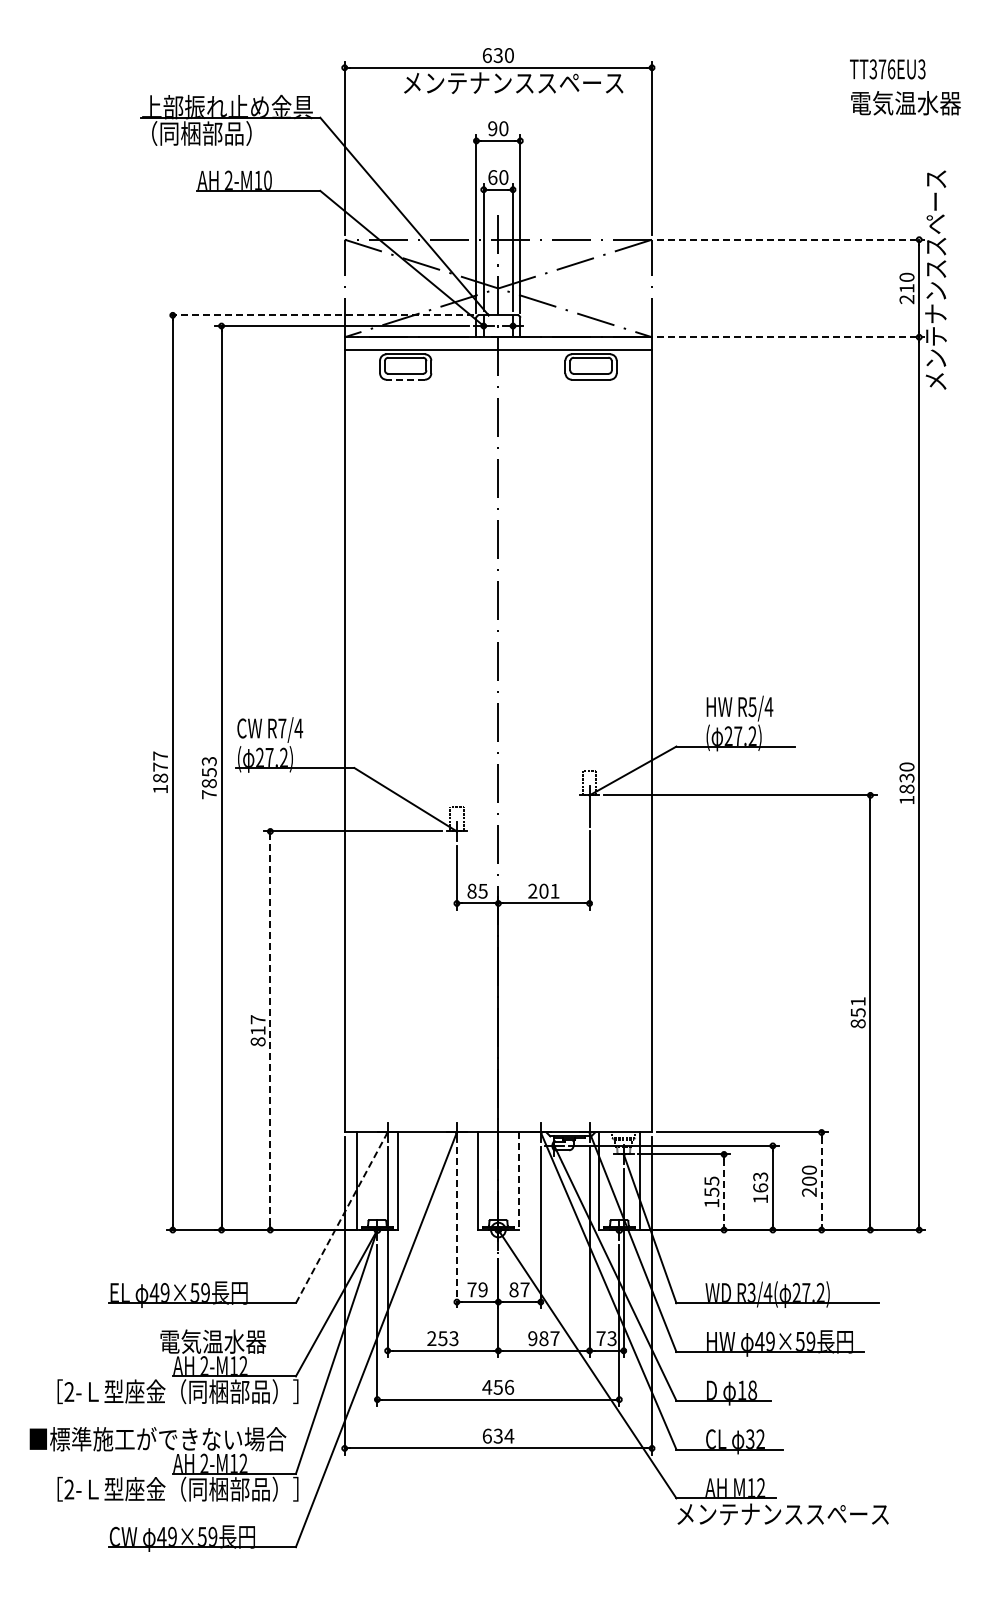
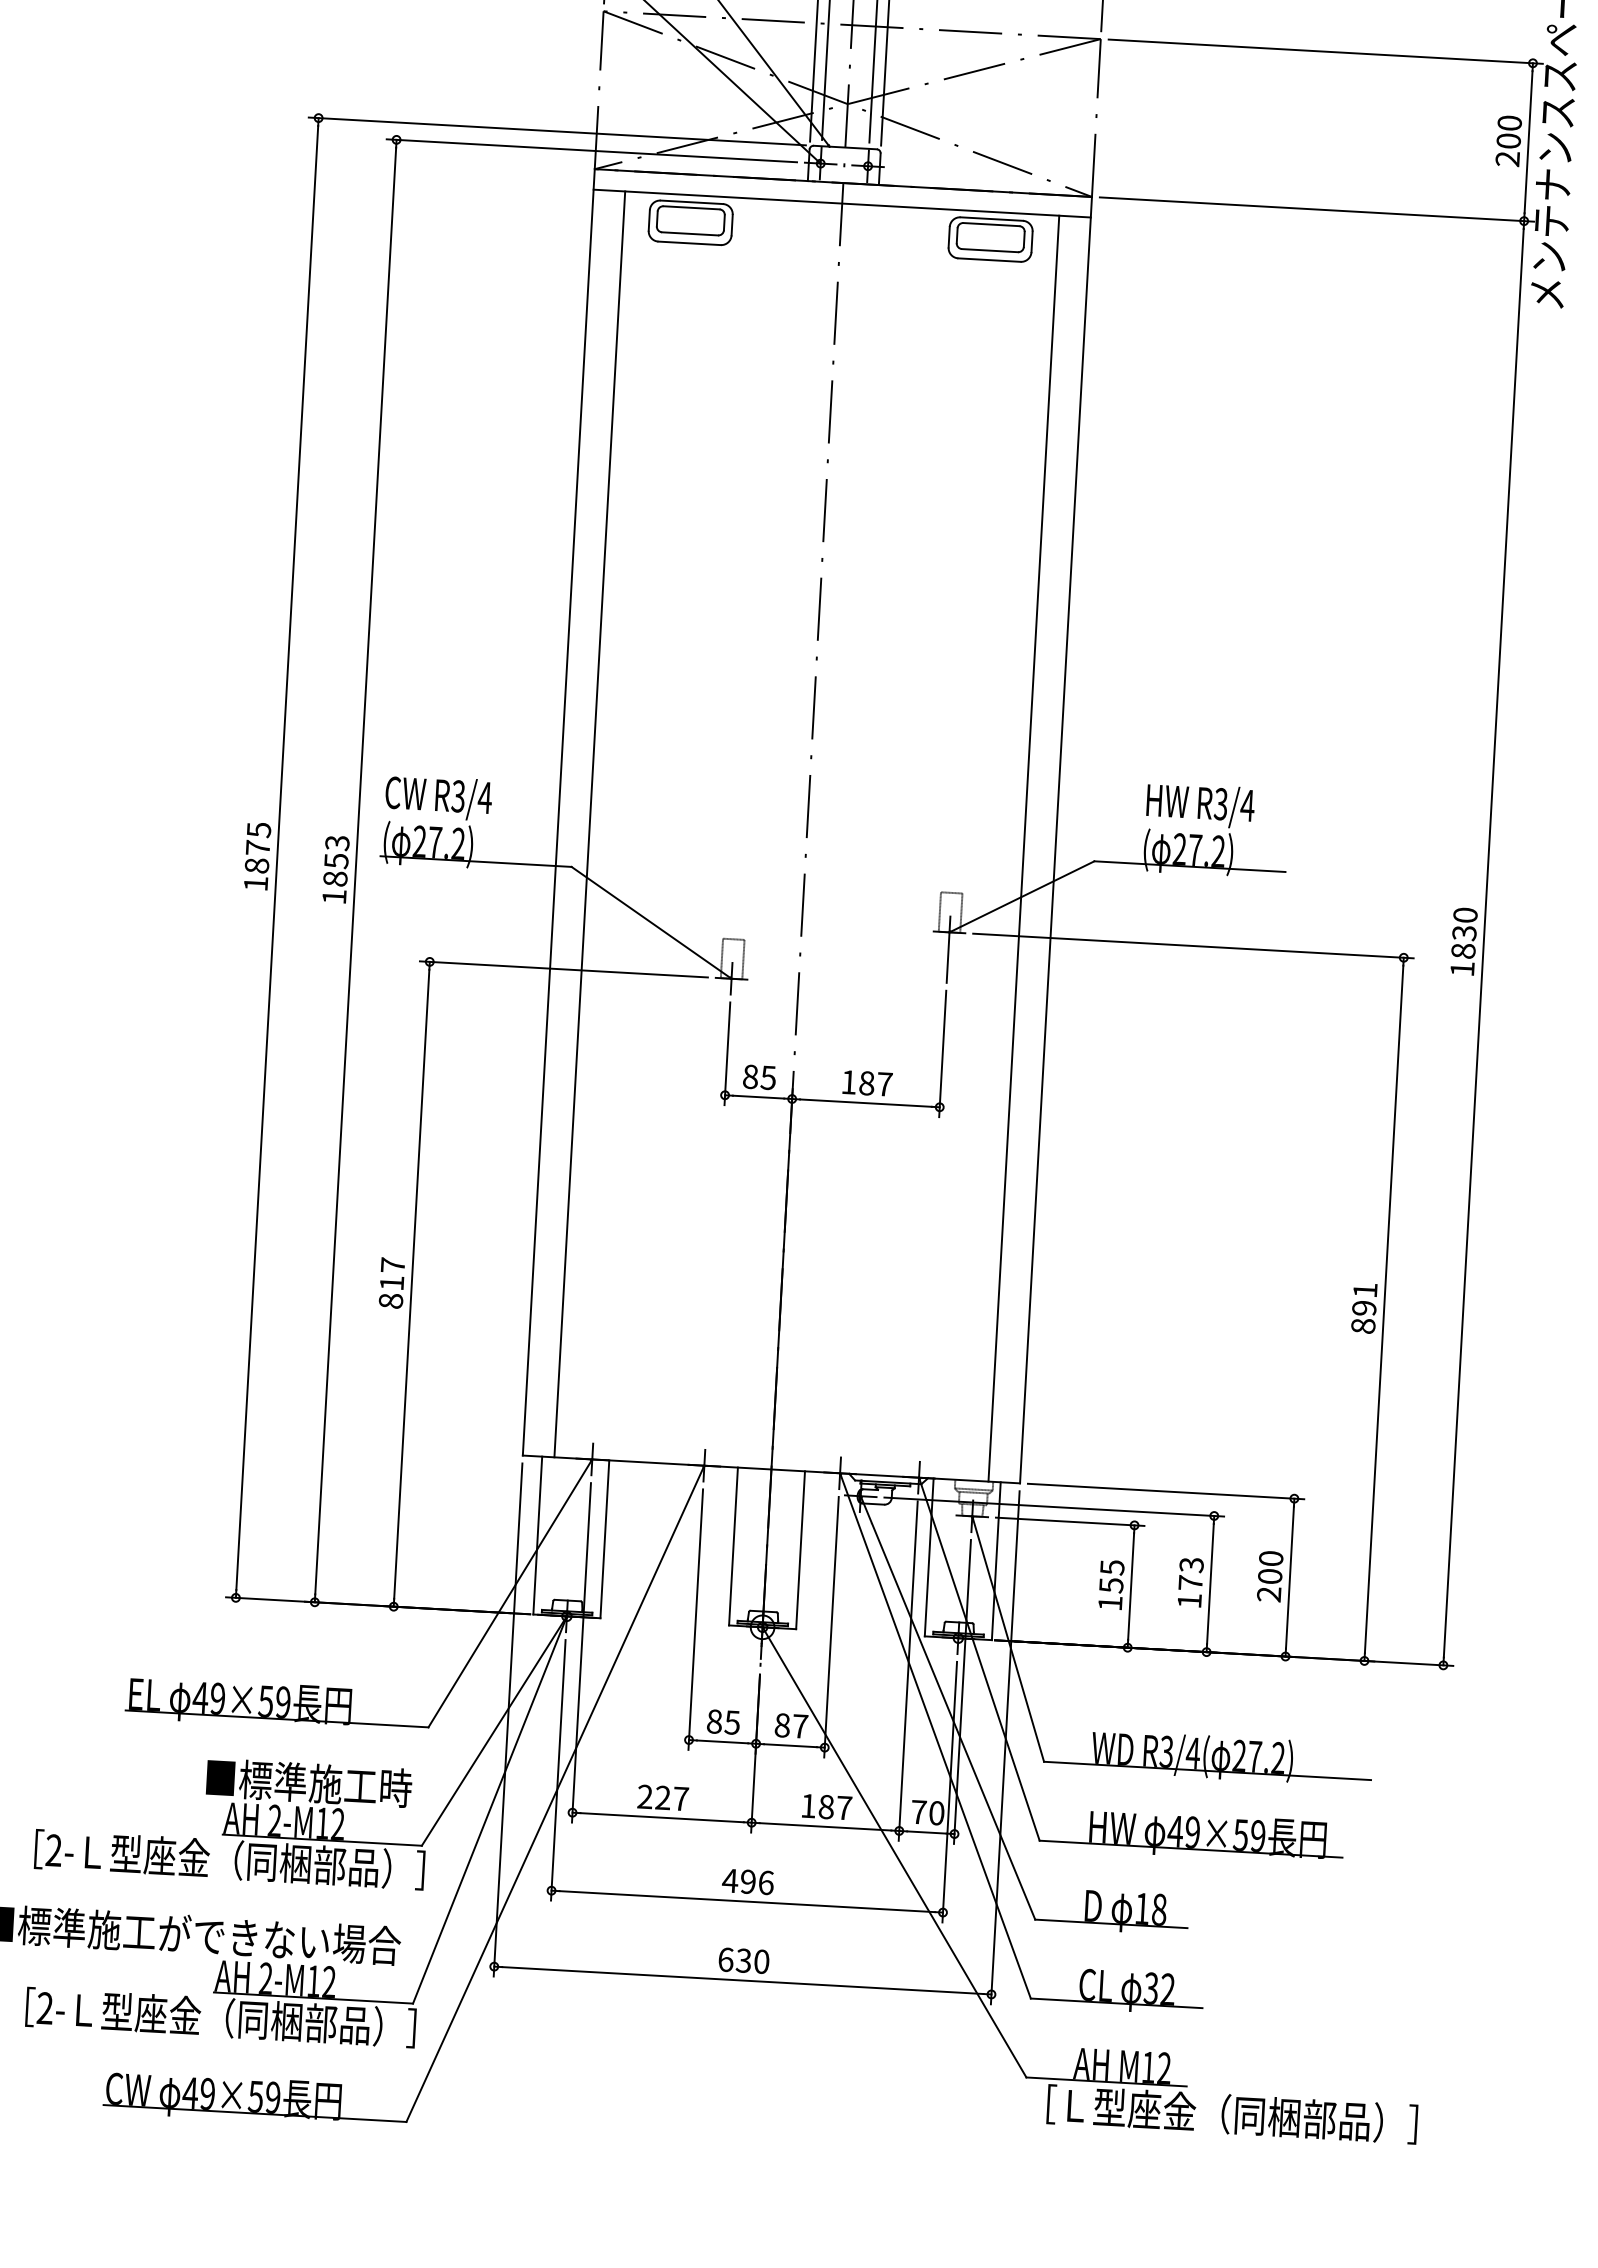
line: (791, 239) -> (1326, 51), dashed -> solid
text: (906, 288) -> (1507, 141), 210 -> 200
line: (320, 315) -> (557, 131), dashed -> solid
line: (791, 337) -> (1317, 209), dashed -> solid
line: (405, 379) -> (689, 242), dashed -> solid
text: (752, 706) -> (1221, 803), R5/4 -> R3/4
text: (282, 728) -> (458, 796), R7/4 -> R3/4
line: (364, 740) -> (590, 823), added
line: (632, 740) -> (1023, 847), added
text: (160, 755) -> (258, 829), 1877 -> 1875
text: (209, 794) -> (334, 896), 7853 -> 1853
text: (543, 890) -> (866, 1082), 201 -> 187
text: (857, 1012) -> (1363, 1307), 851 -> 891
line: (270, 1030) -> (412, 1283), dashed -> solid
line: (519, 1181) -> (801, 1550), dashed -> solid
line: (821, 1181) -> (1289, 1577), dashed -> solid
text: (760, 1187) -> (1190, 1582), 163 -> 173
line: (724, 1192) -> (1131, 1587), dashed -> solid
line: (341, 1217) -> (509, 1592), dashed -> solid
line: (456, 1227) -> (695, 1619), dashed -> solid
text: (477, 1289) -> (723, 1721), 79 -> 85
text: (448, 1338) -> (672, 1798), 253 -> 227
text: (532, 1338) -> (807, 1805), 987 -> 187
text: (611, 1338) -> (935, 1812), 73 -> 70
text: (223, 1341) -> (307, 1782), 電気温水器 -> ■標準施工時
text: (497, 1386) -> (747, 1880), 456 -> 496
text: (509, 1435) -> (762, 1960), 634 -> 630
text: (797, 1513) -> (1220, 2112), メンテナンススペース -> ［Ｌ型座金（同梱部品）］

